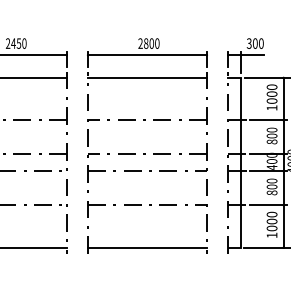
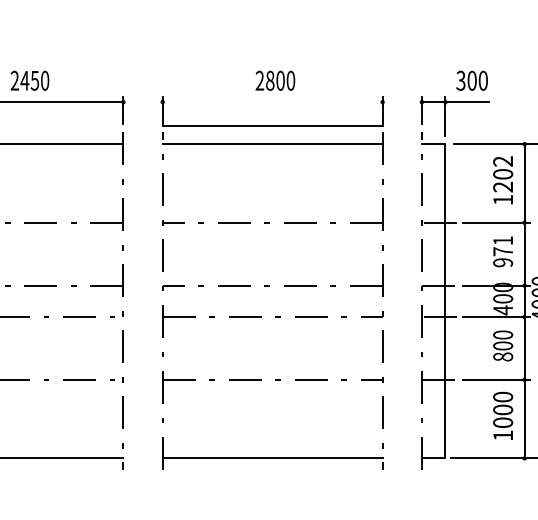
line: (147, 55) -> (272, 126), moved
text: (271, 93) -> (502, 173), 1000 -> 1202
text: (271, 135) -> (502, 250), 800 -> 971

